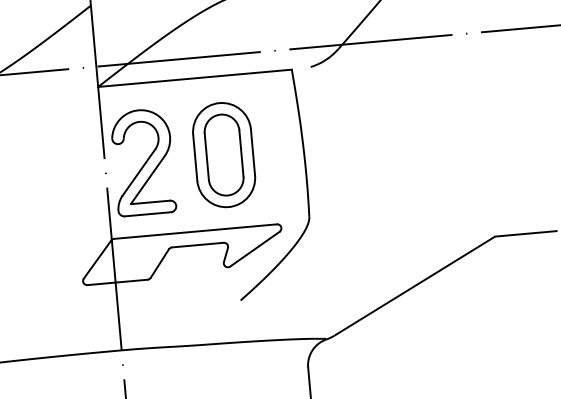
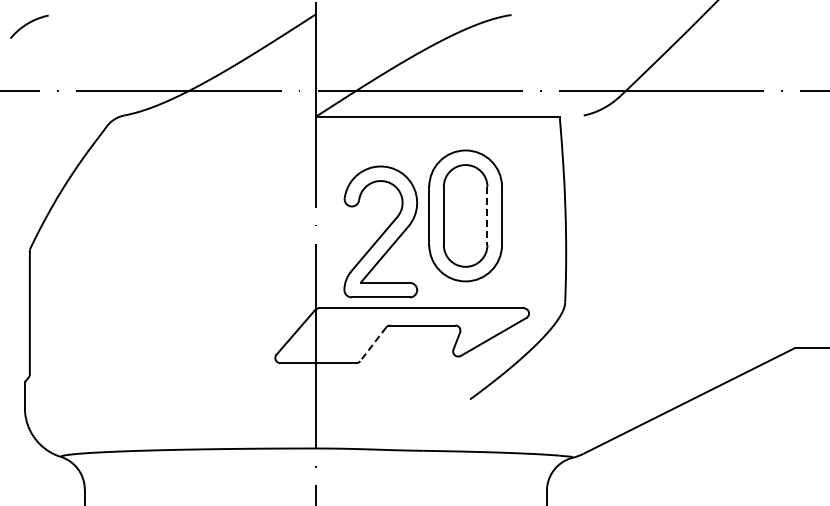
line: (241, 153) -> (487, 216), solid -> dashed
part: (142, 161) -> (380, 231), moved
line: (159, 263) -> (372, 344), solid -> dashed

